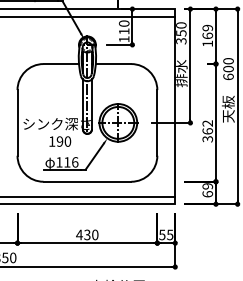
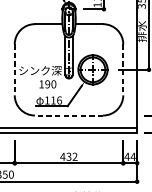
line: (17, 122) -> (14, 69), solid -> dashed
line: (157, 122) -> (123, 69), solid -> dashed
line: (87, 181) -> (69, 115), solid -> dashed
text: (95, 234) -> (75, 156), 430 -> 432
text: (165, 234) -> (129, 156), 55 -> 44

